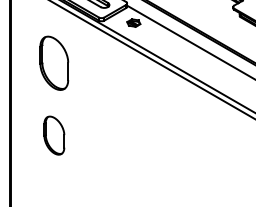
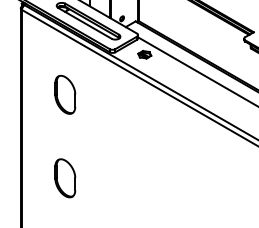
part: (54, 62) -> (65, 94), size x0.71
part: (54, 135) -> (65, 178), moved

